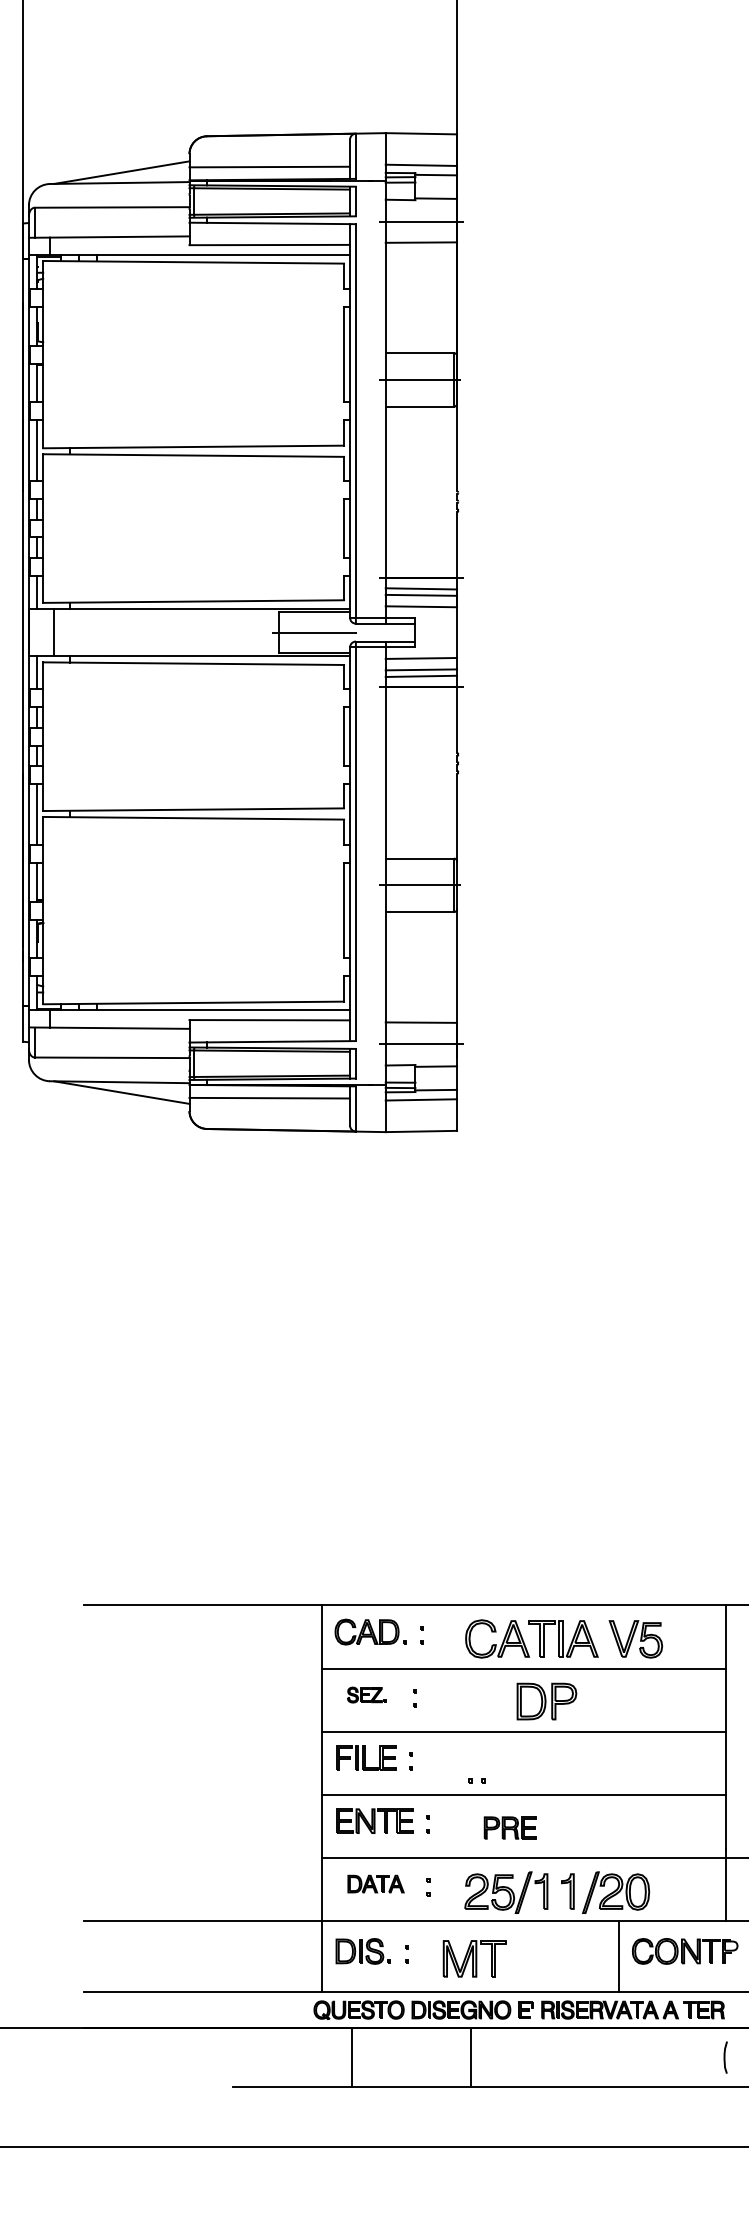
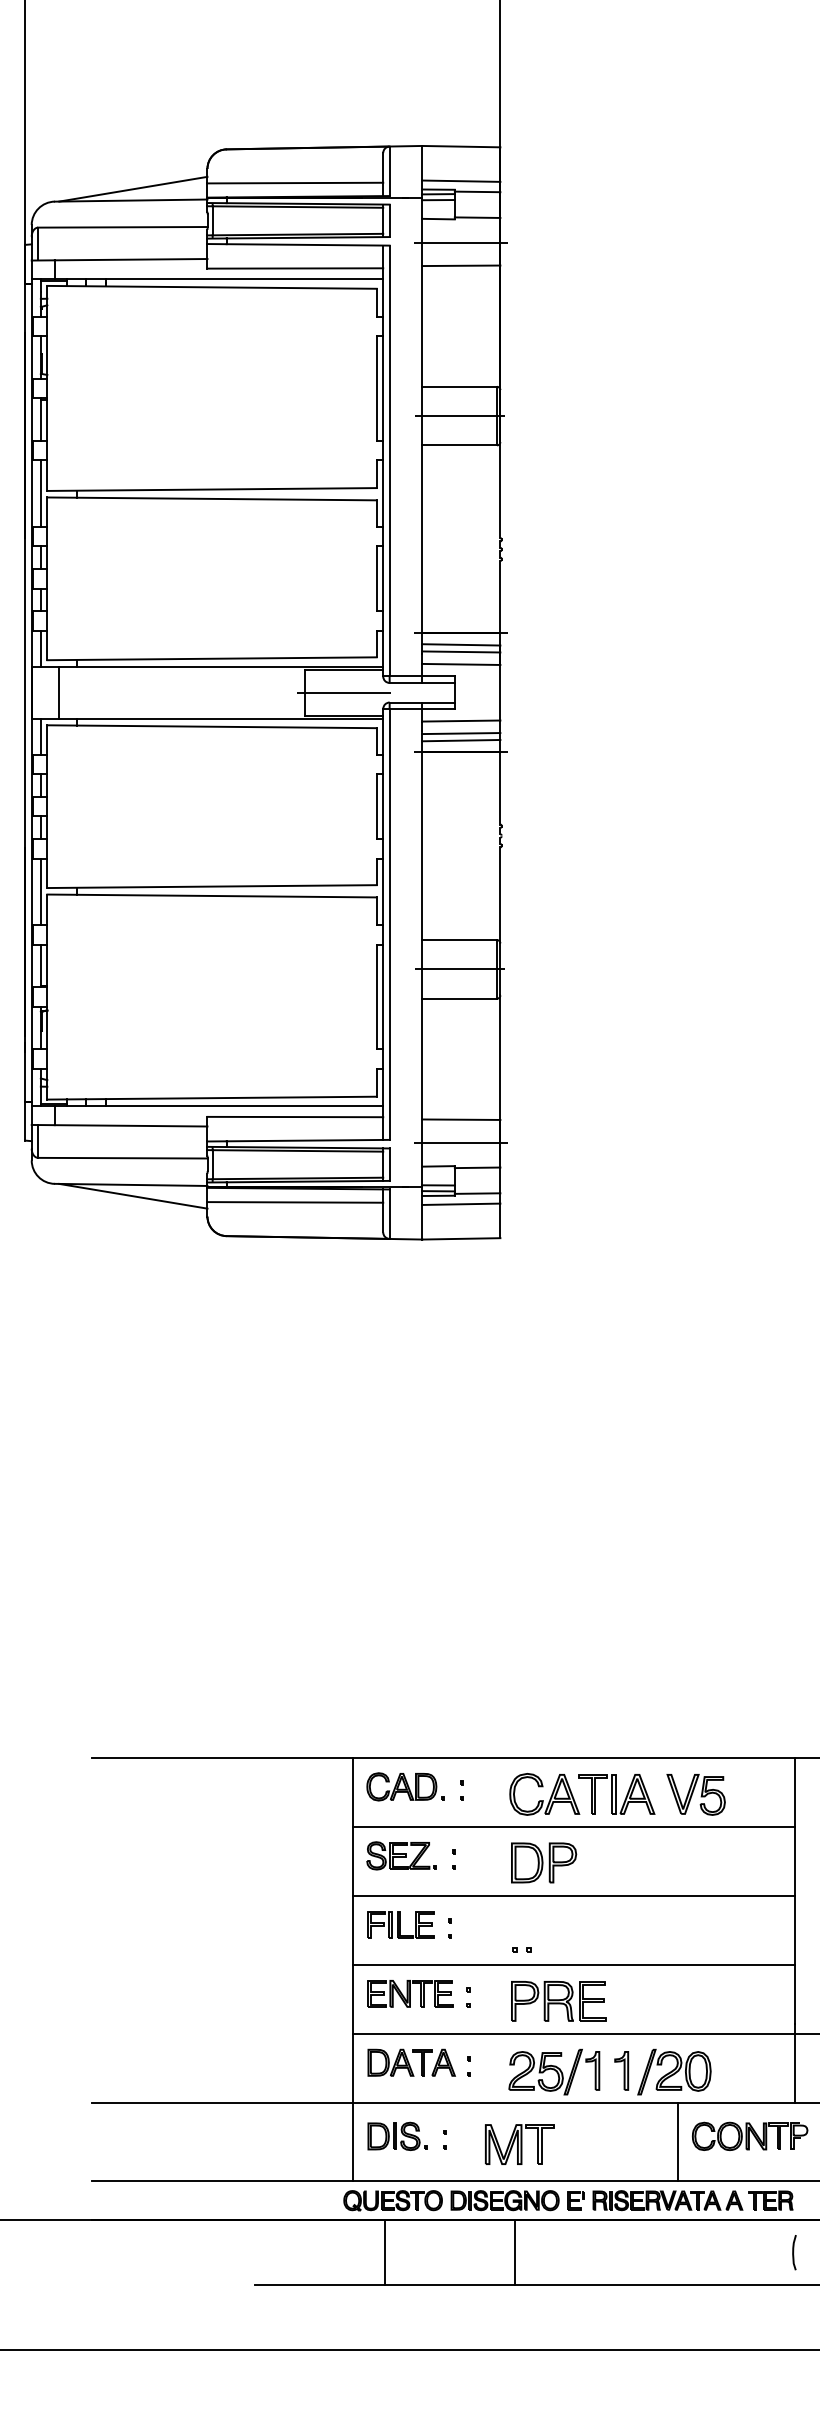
part: (366, 1694) -> (401, 1855), size x1.67
part: (546, 1701) -> (543, 1862), moved
part: (510, 1827) -> (558, 2000), size x1.67
part: (375, 1883) -> (411, 2062), size x1.43

